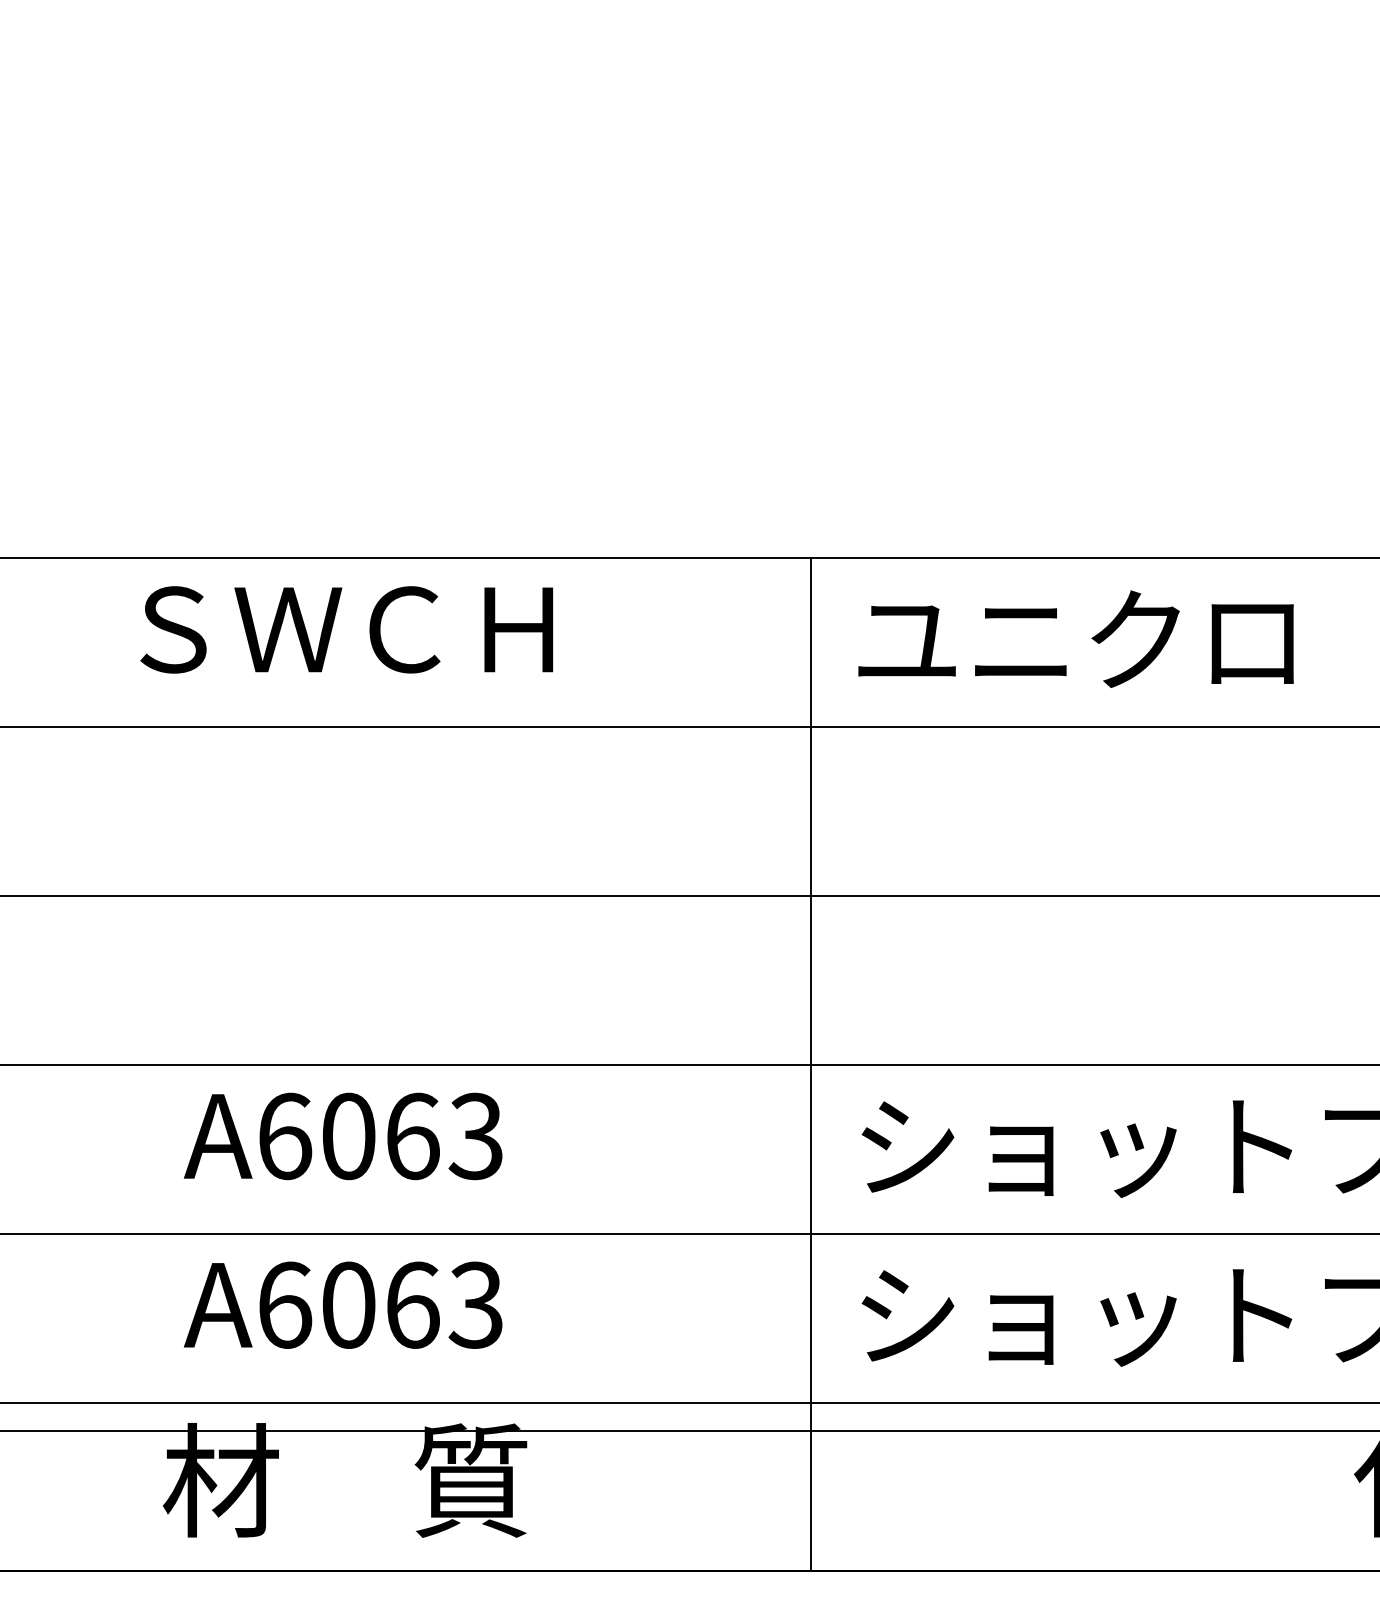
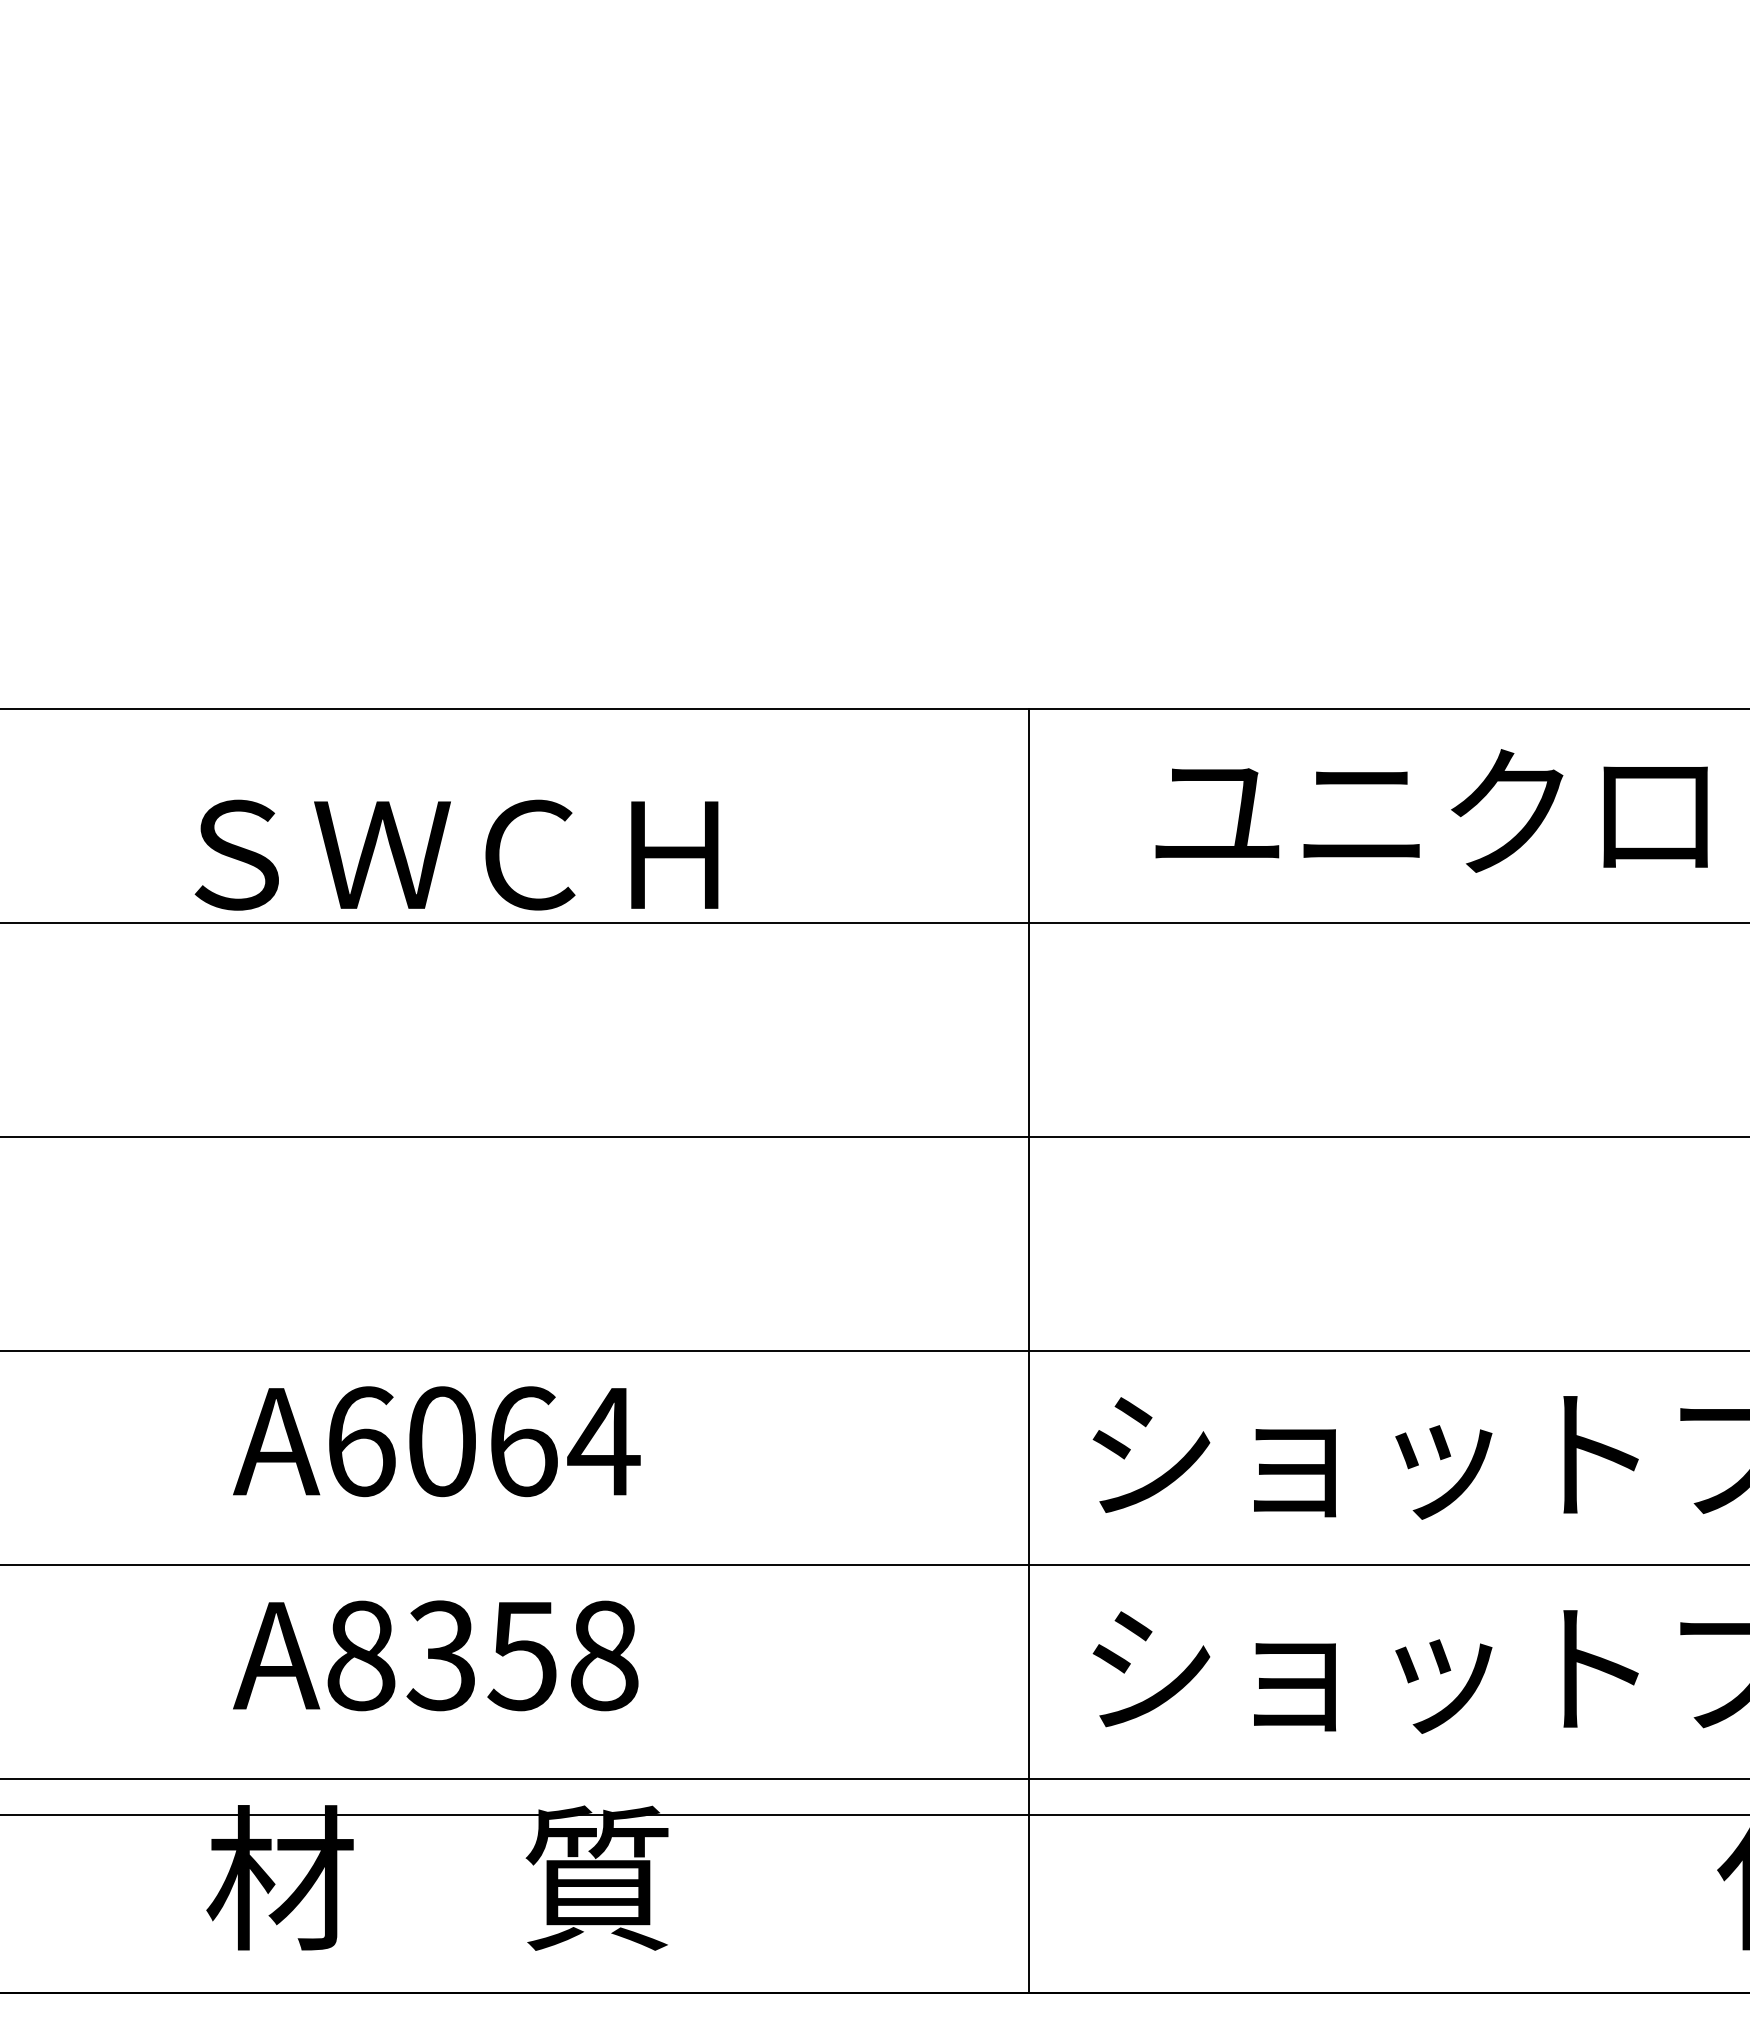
text: (346, 629) -> (456, 854), moved
text: (1075, 638) -> (1431, 810), moved
text: (475, 1136) -> (603, 1441), A6063 -> A6064
text: (380, 1305) -> (482, 1655), A6063 -> A8358

